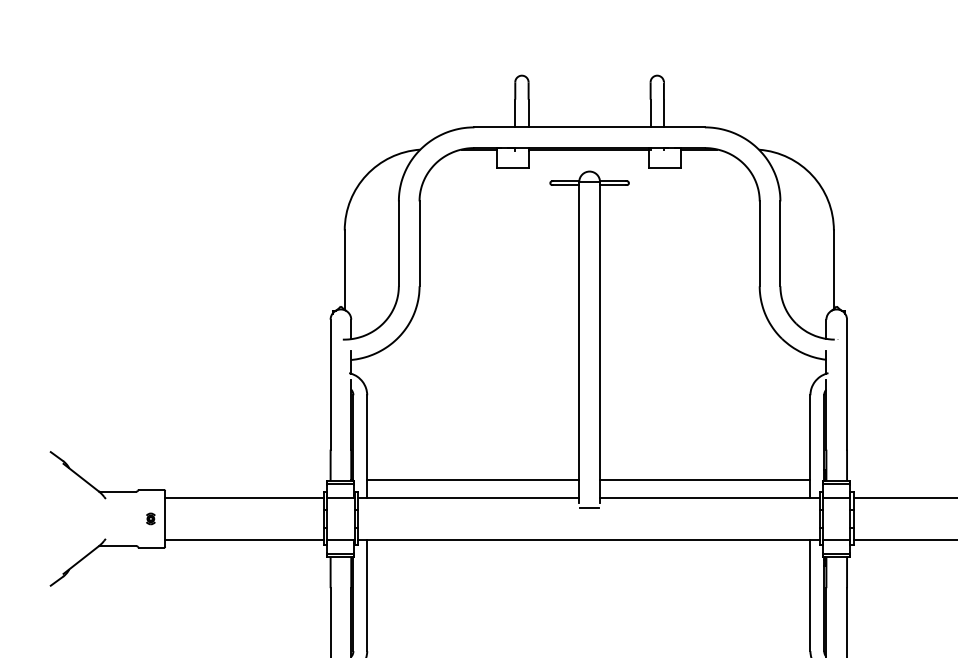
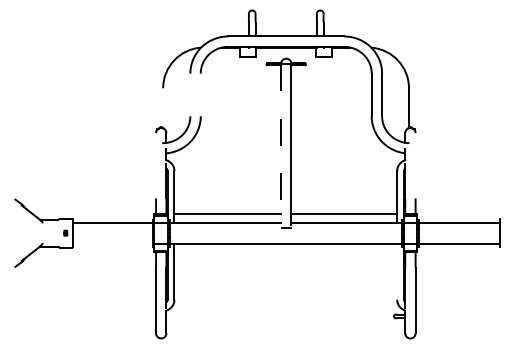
line: (399, 242) -> (190, 94), removed
line: (419, 242) -> (200, 94), removed
line: (345, 270) -> (163, 108), removed
line: (580, 342) -> (281, 144), solid -> dashed
line: (331, 384) -> (156, 165), removed
line: (846, 384) -> (415, 165), removed
line: (243, 539) -> (112, 243), removed
line: (811, 595) -> (397, 271), removed

